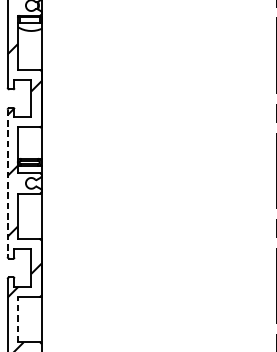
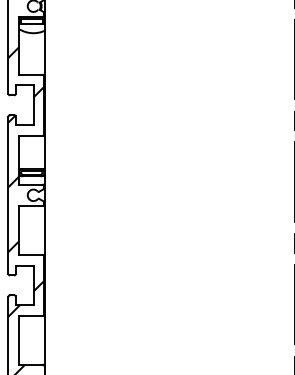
line: (7, 183) -> (8, 195), dashed -> solid
line: (18, 318) -> (19, 339), dashed -> solid

